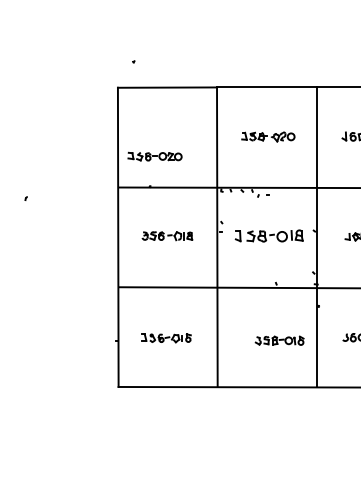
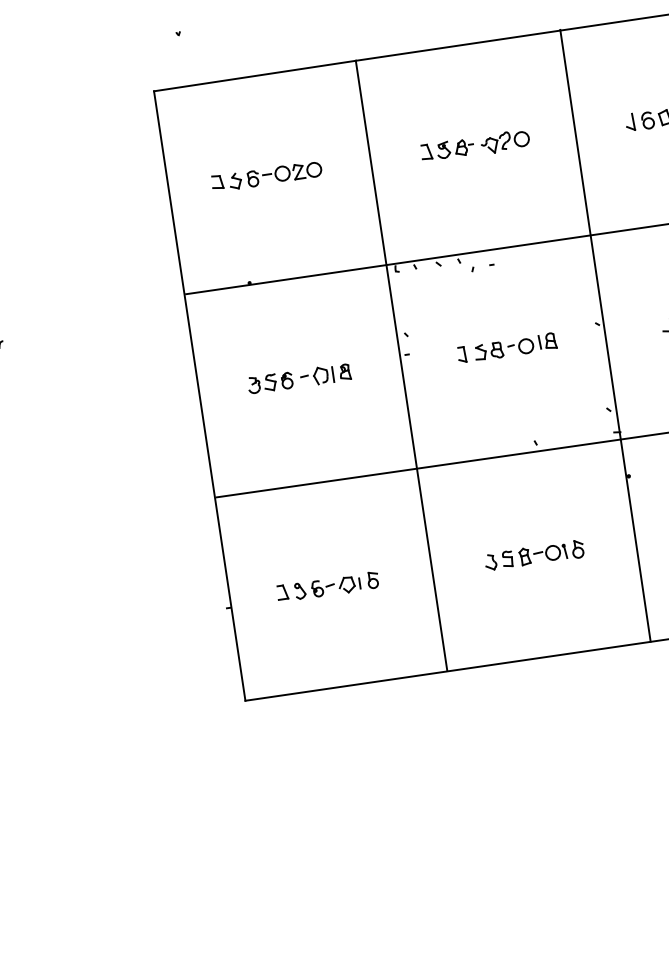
part: (154, 156) -> (265, 176), moved
part: (269, 236) -> (507, 348), size x0.71
part: (279, 340) -> (533, 555), moved

